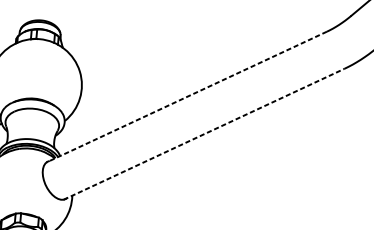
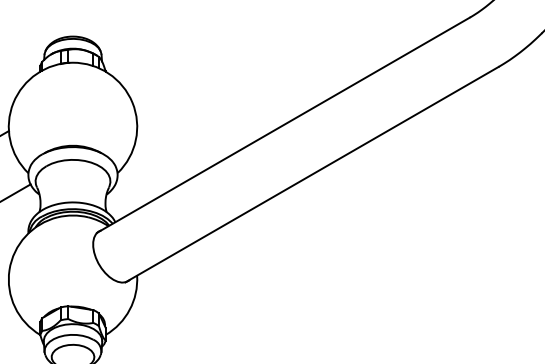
line: (186, 97) -> (283, 125), dashed -> solid
line: (204, 134) -> (312, 174), dashed -> solid

